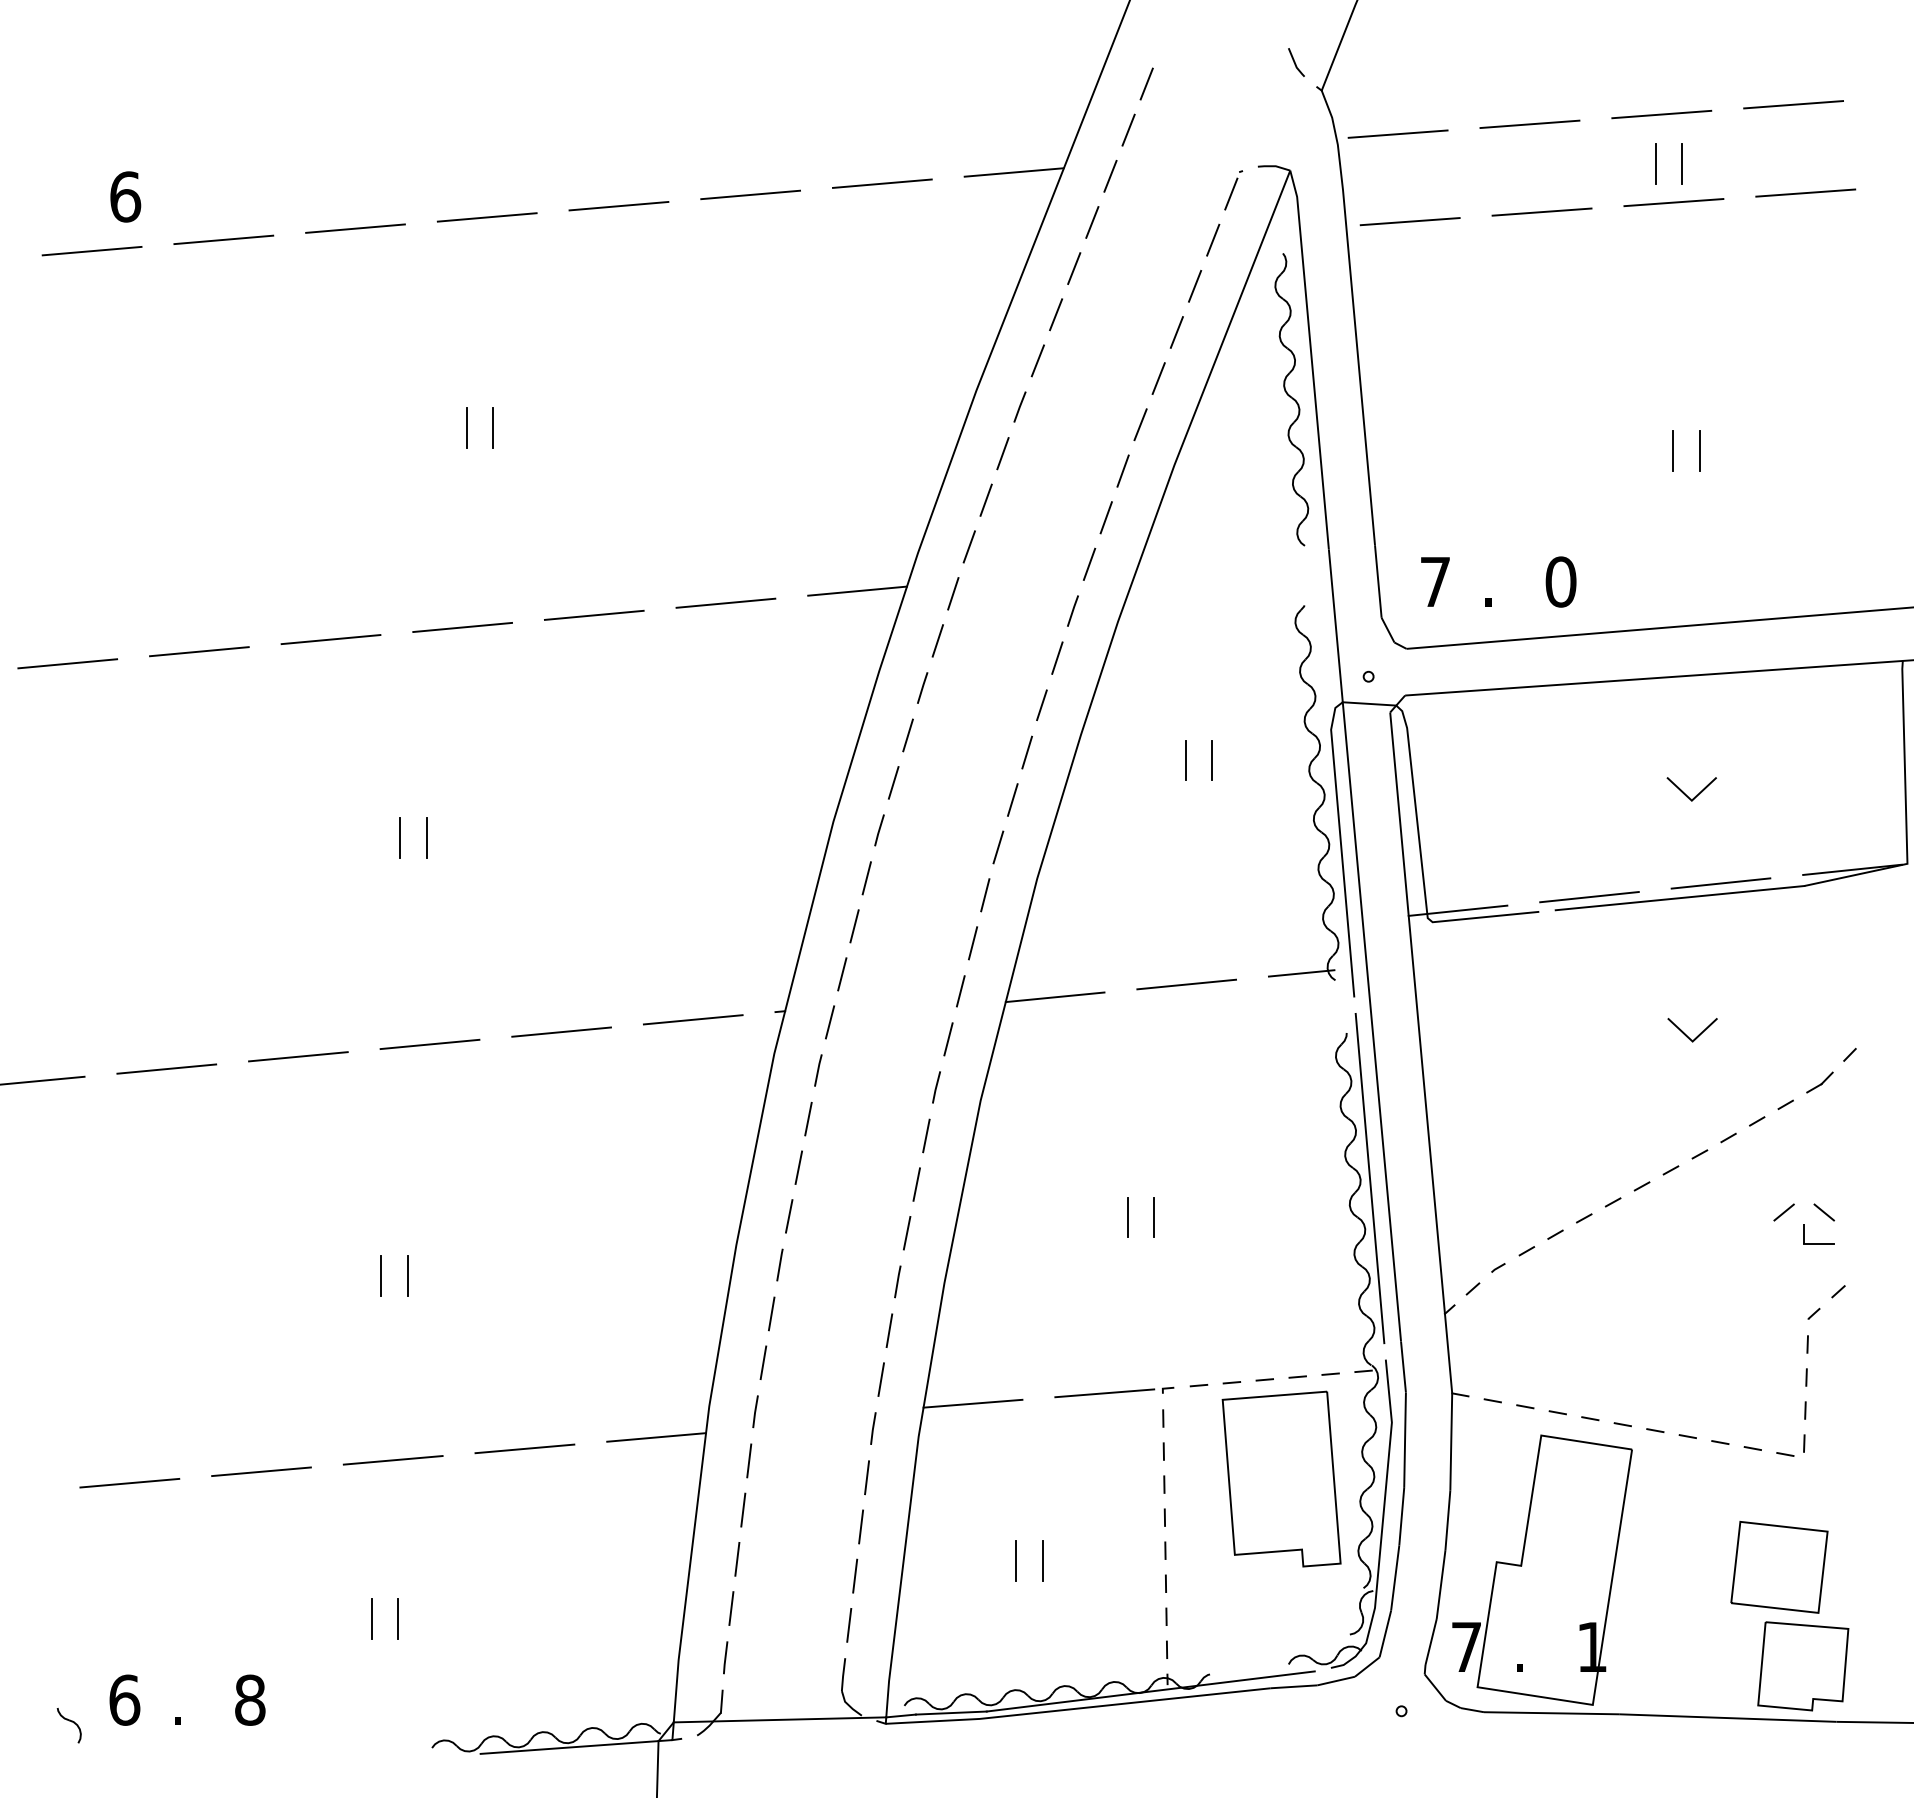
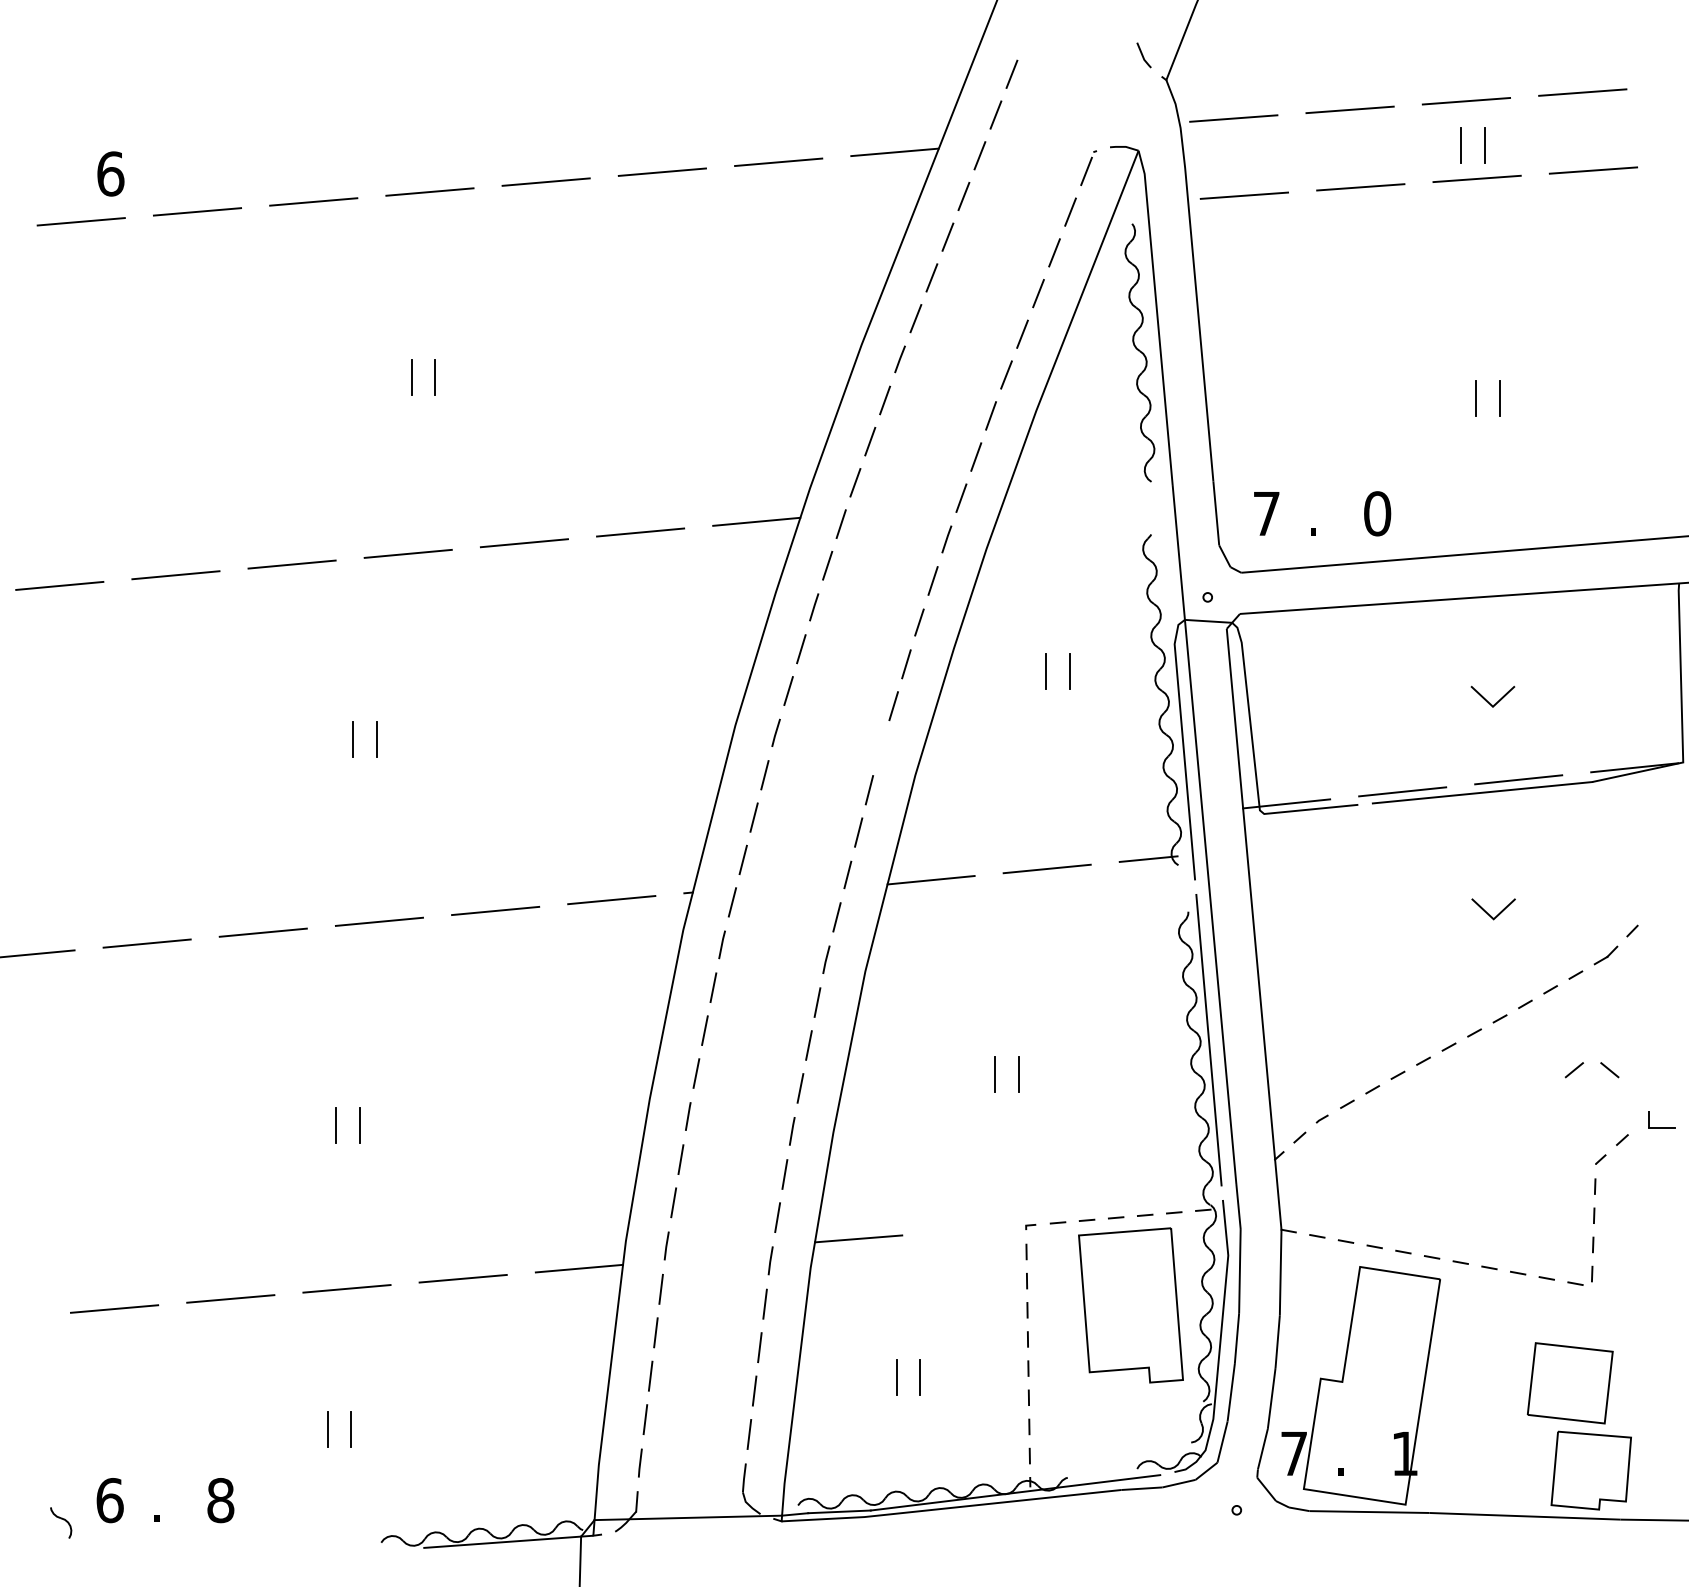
line: (997, 846) -> (880, 747), removed
part: (1818, 1243) -> (1661, 1127), moved
line: (1104, 1393) -> (974, 1229), removed

